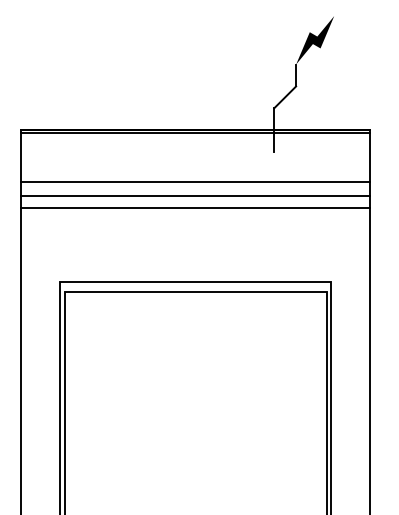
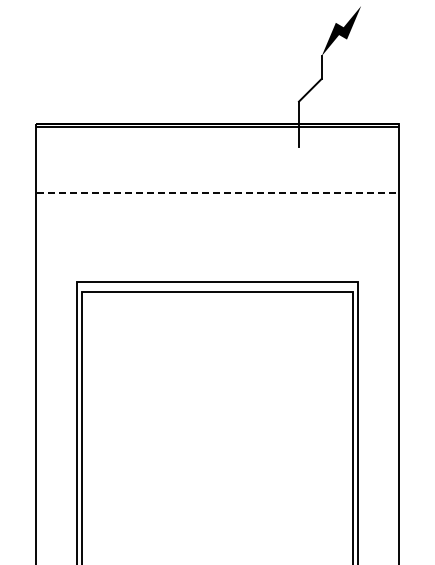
line: (195, 182) -> (217, 178), removed
line: (195, 195) -> (217, 192), solid -> dashed
line: (195, 207) -> (217, 204), removed

